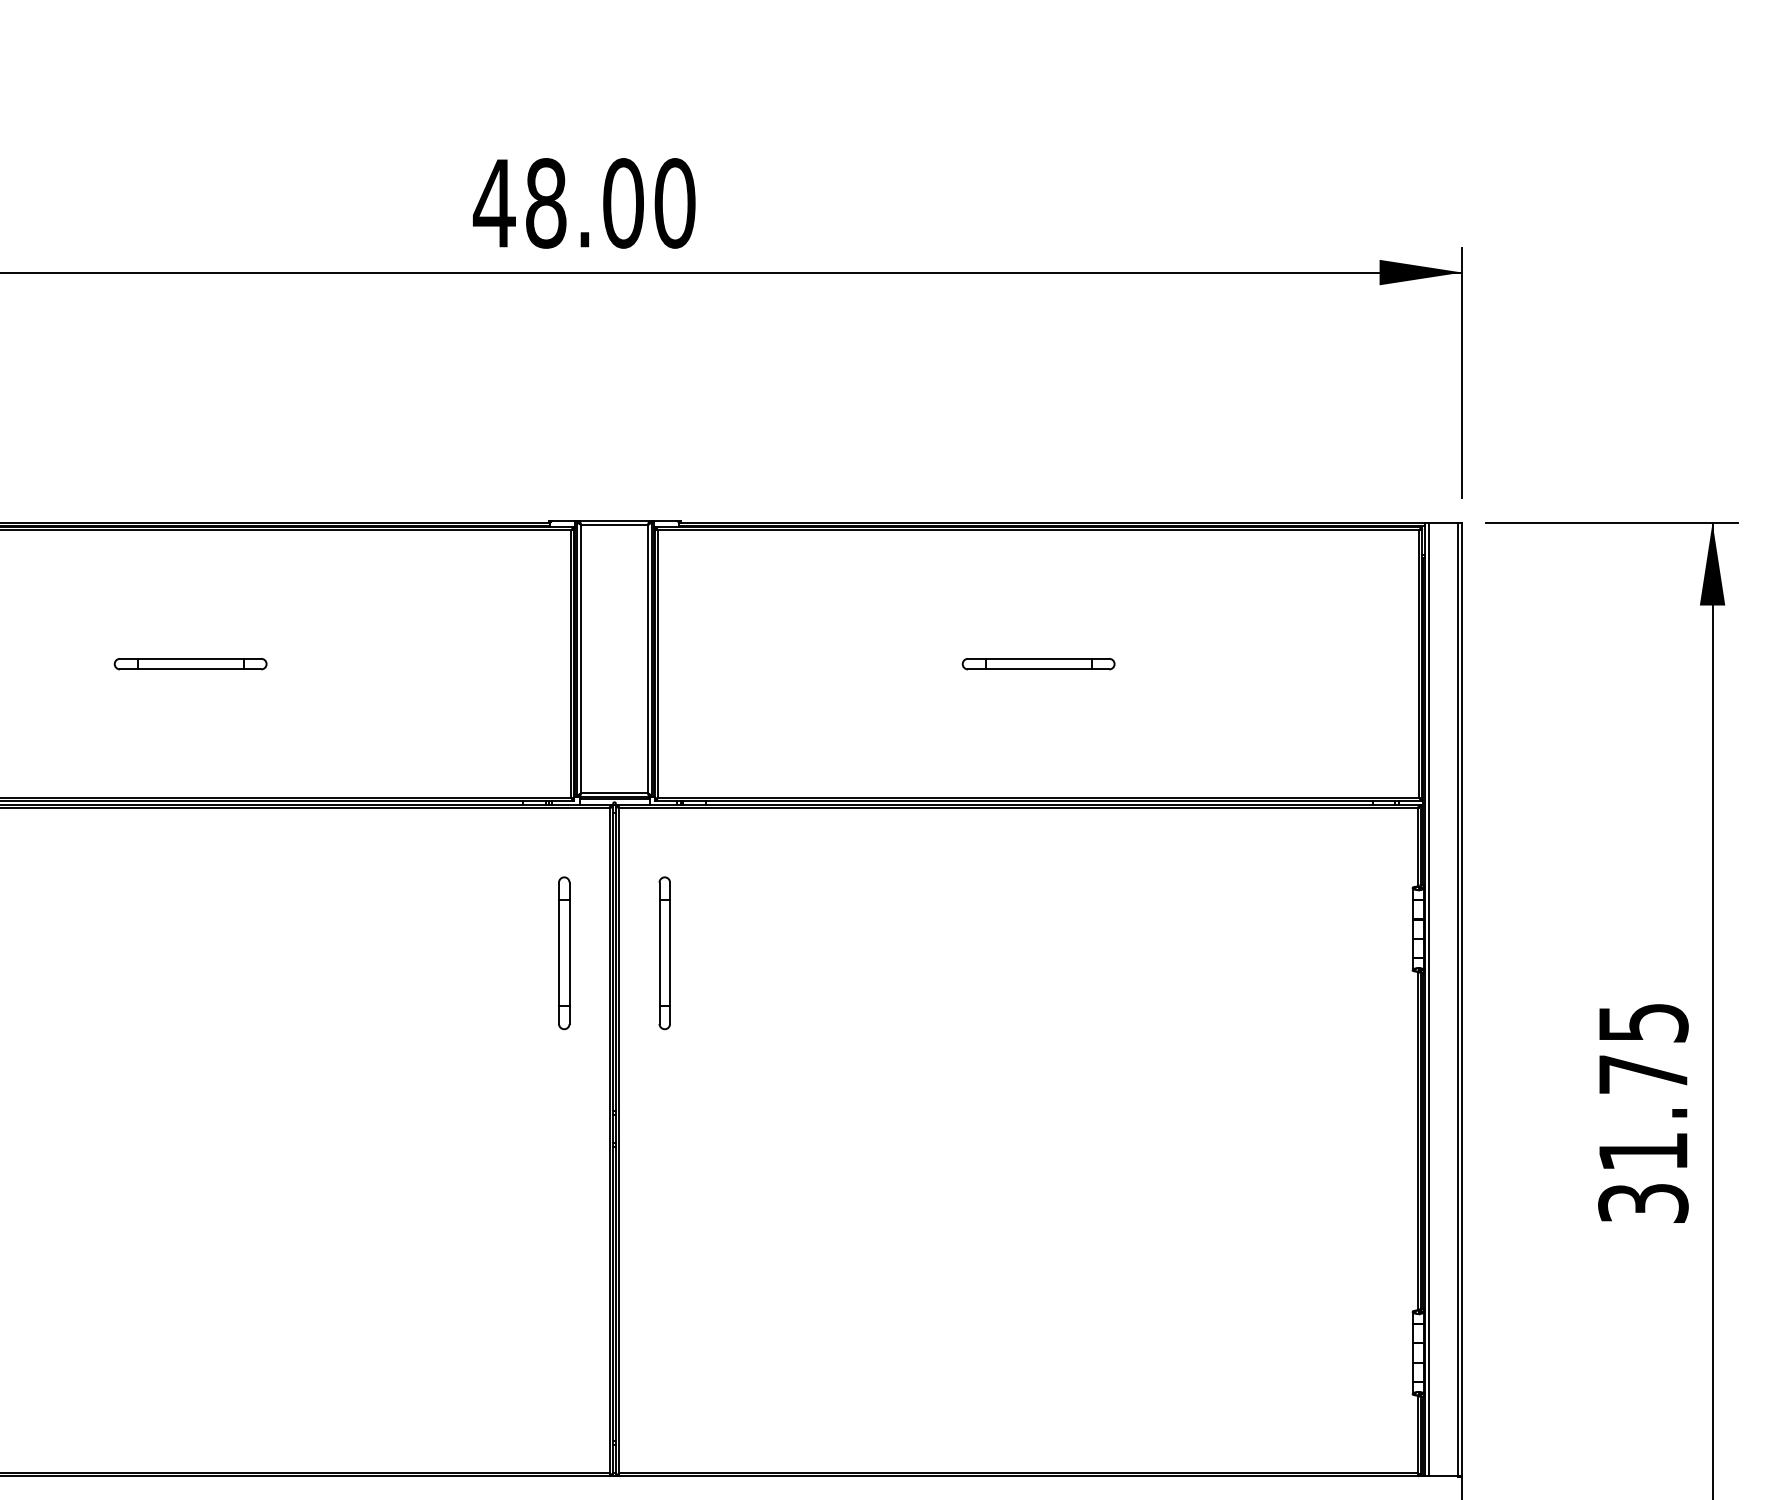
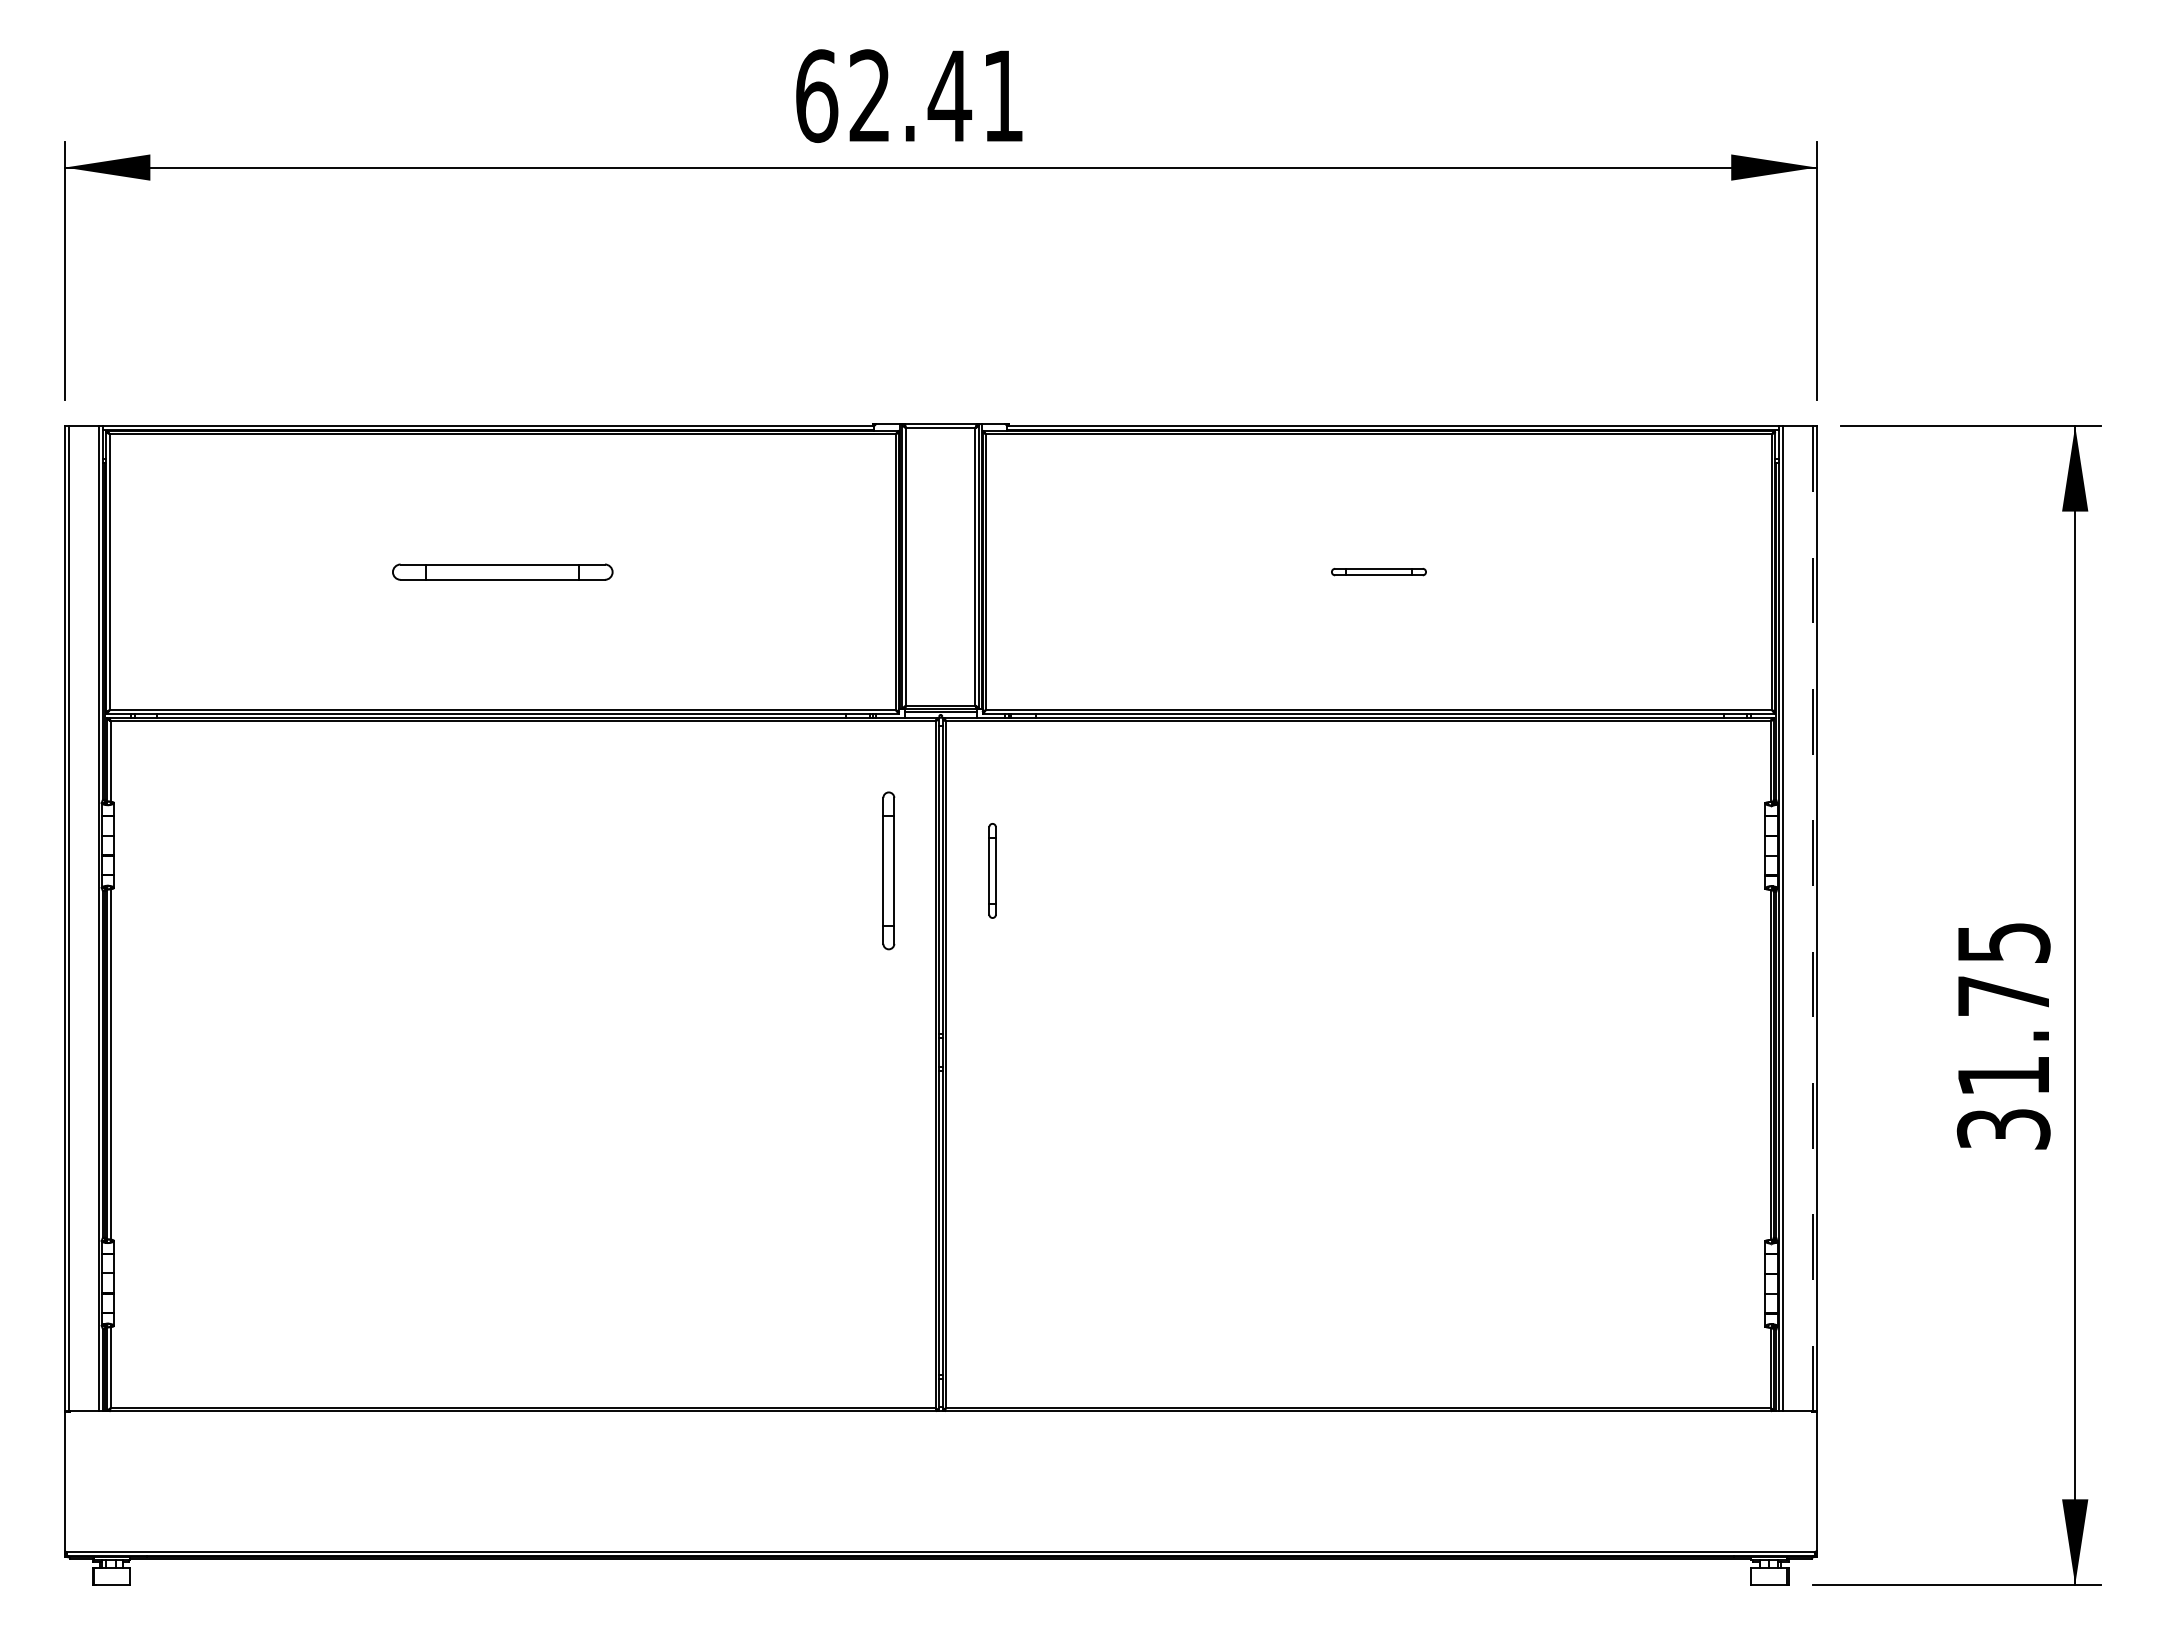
text: (584, 203) -> (909, 96), 48.00 -> 62.41
part: (190, 663) -> (502, 571), size x1.4
part: (1038, 663) -> (1378, 571), size x0.6
part: (664, 952) -> (992, 870), size x0.6
line: (1458, 999) -> (1812, 918), solid -> dashed

